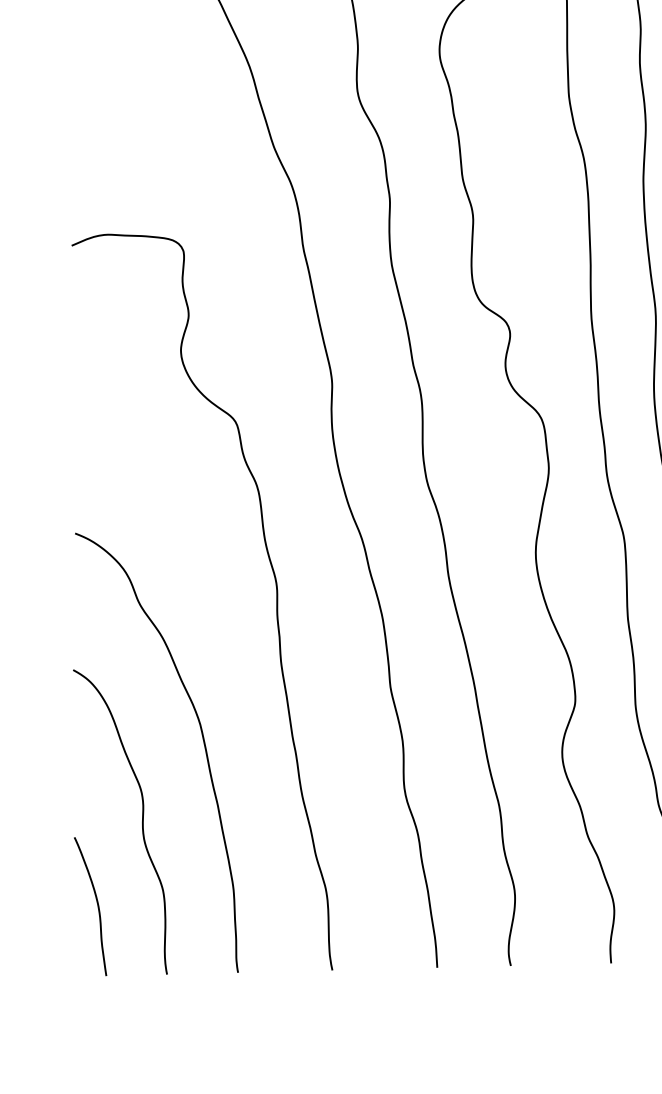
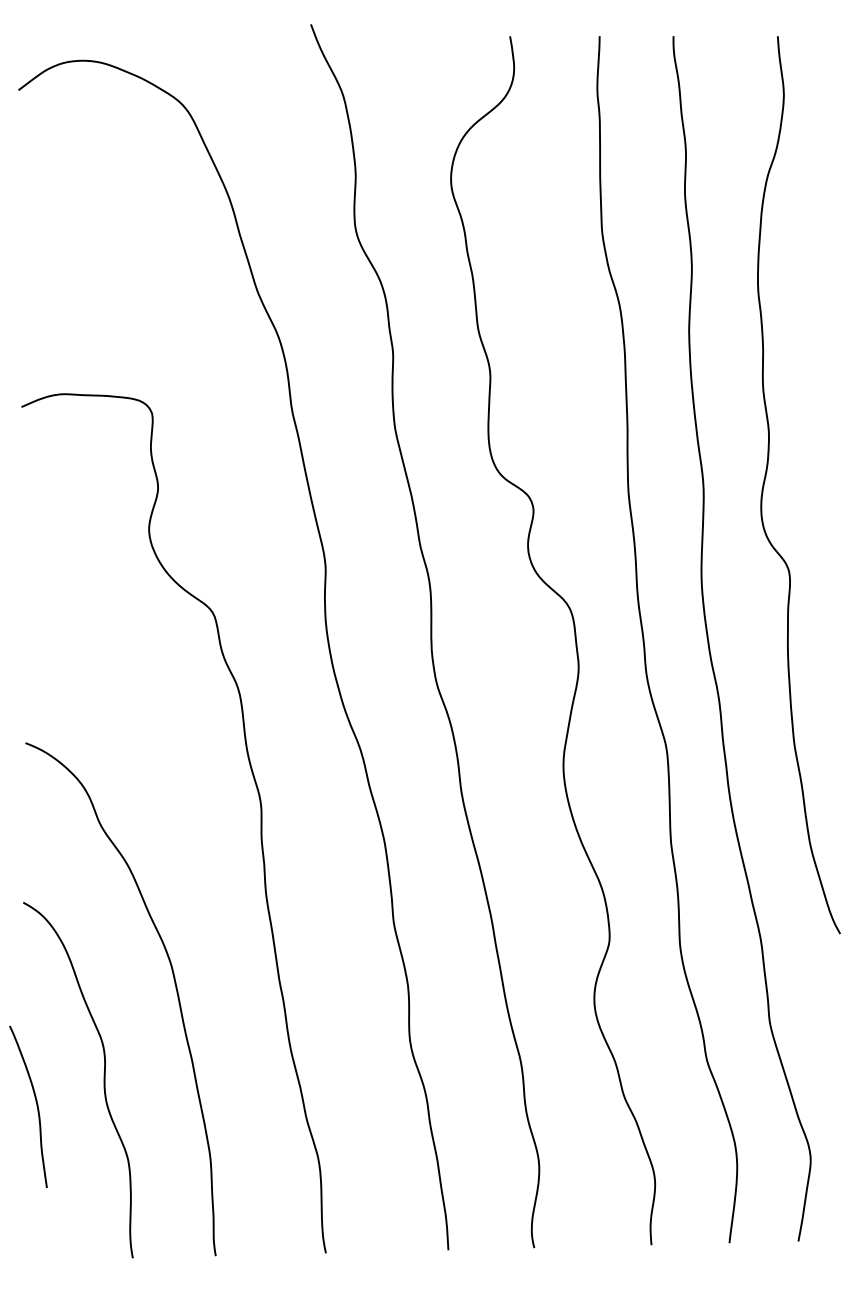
curve: (97, 906) -> (36, 1106), moved

